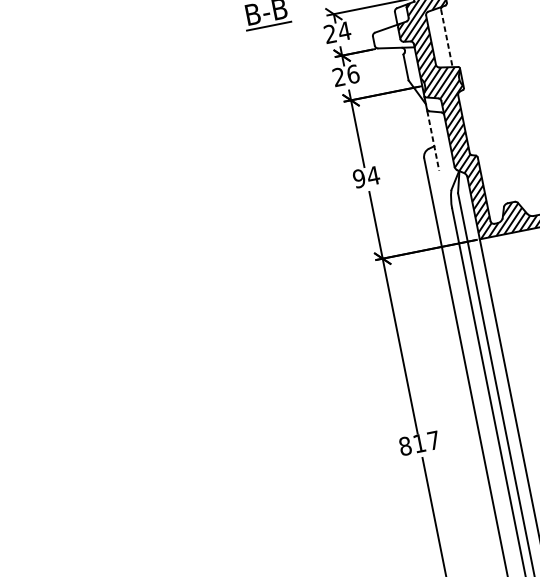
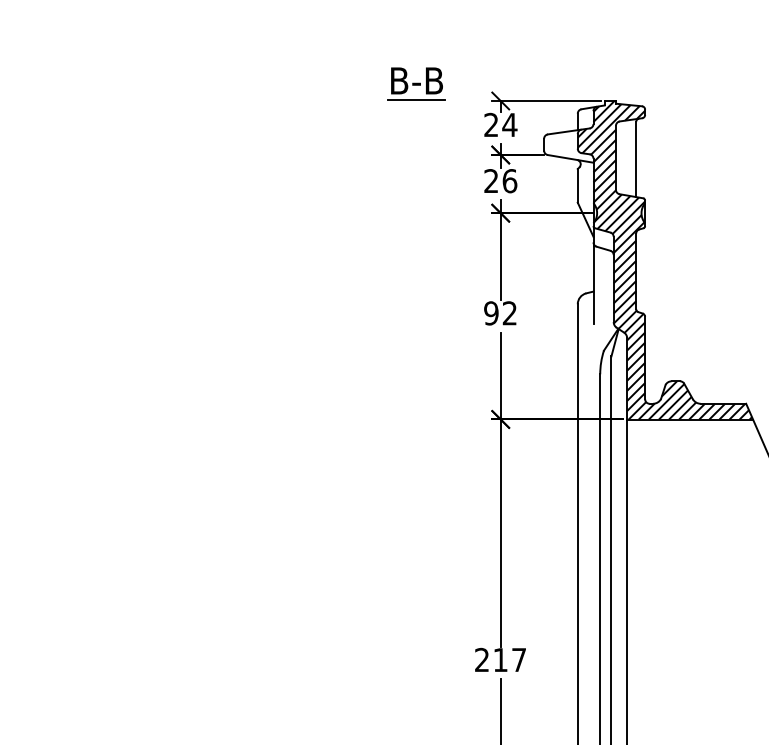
line: (447, 38) -> (636, 159), dashed -> solid
line: (433, 140) -> (593, 284), dashed -> solid
text: (373, 175) -> (509, 313), 94 -> 92
text: (405, 446) -> (482, 660), 817 -> 217

